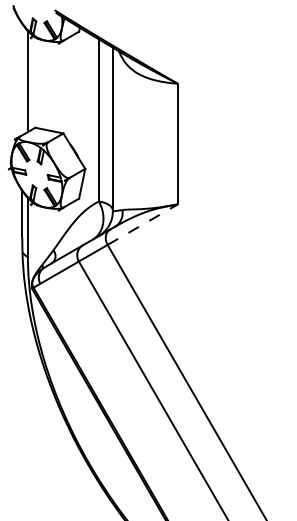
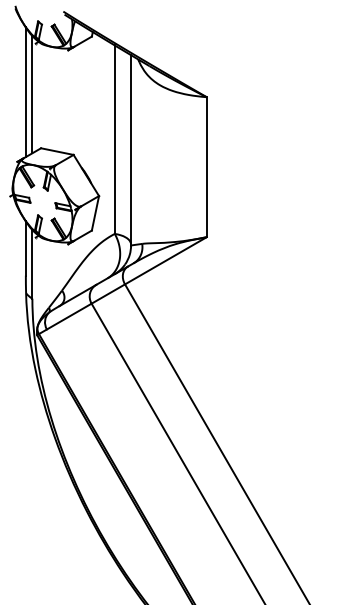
line: (21, 79) -> (25, 92), added
line: (143, 224) -> (166, 260), dashed -> solid

